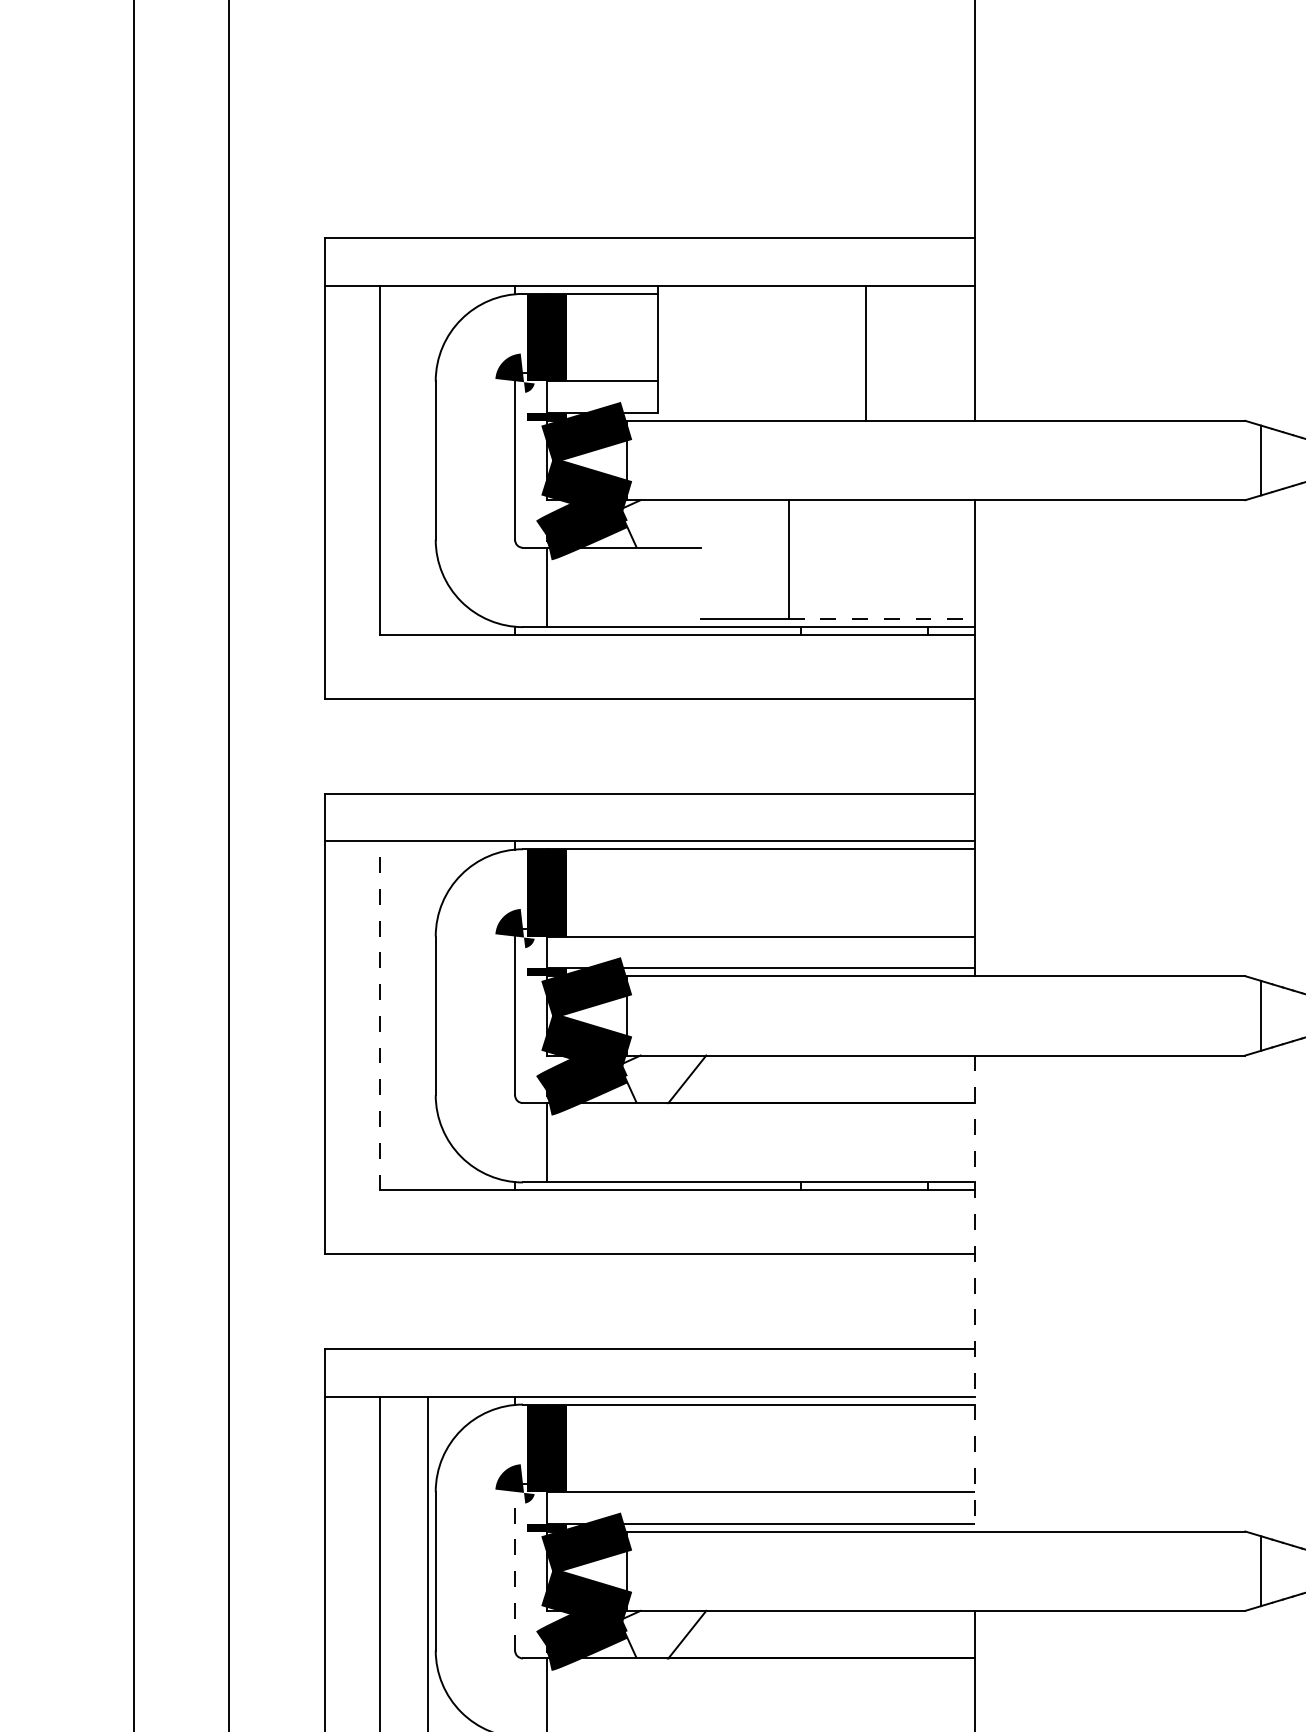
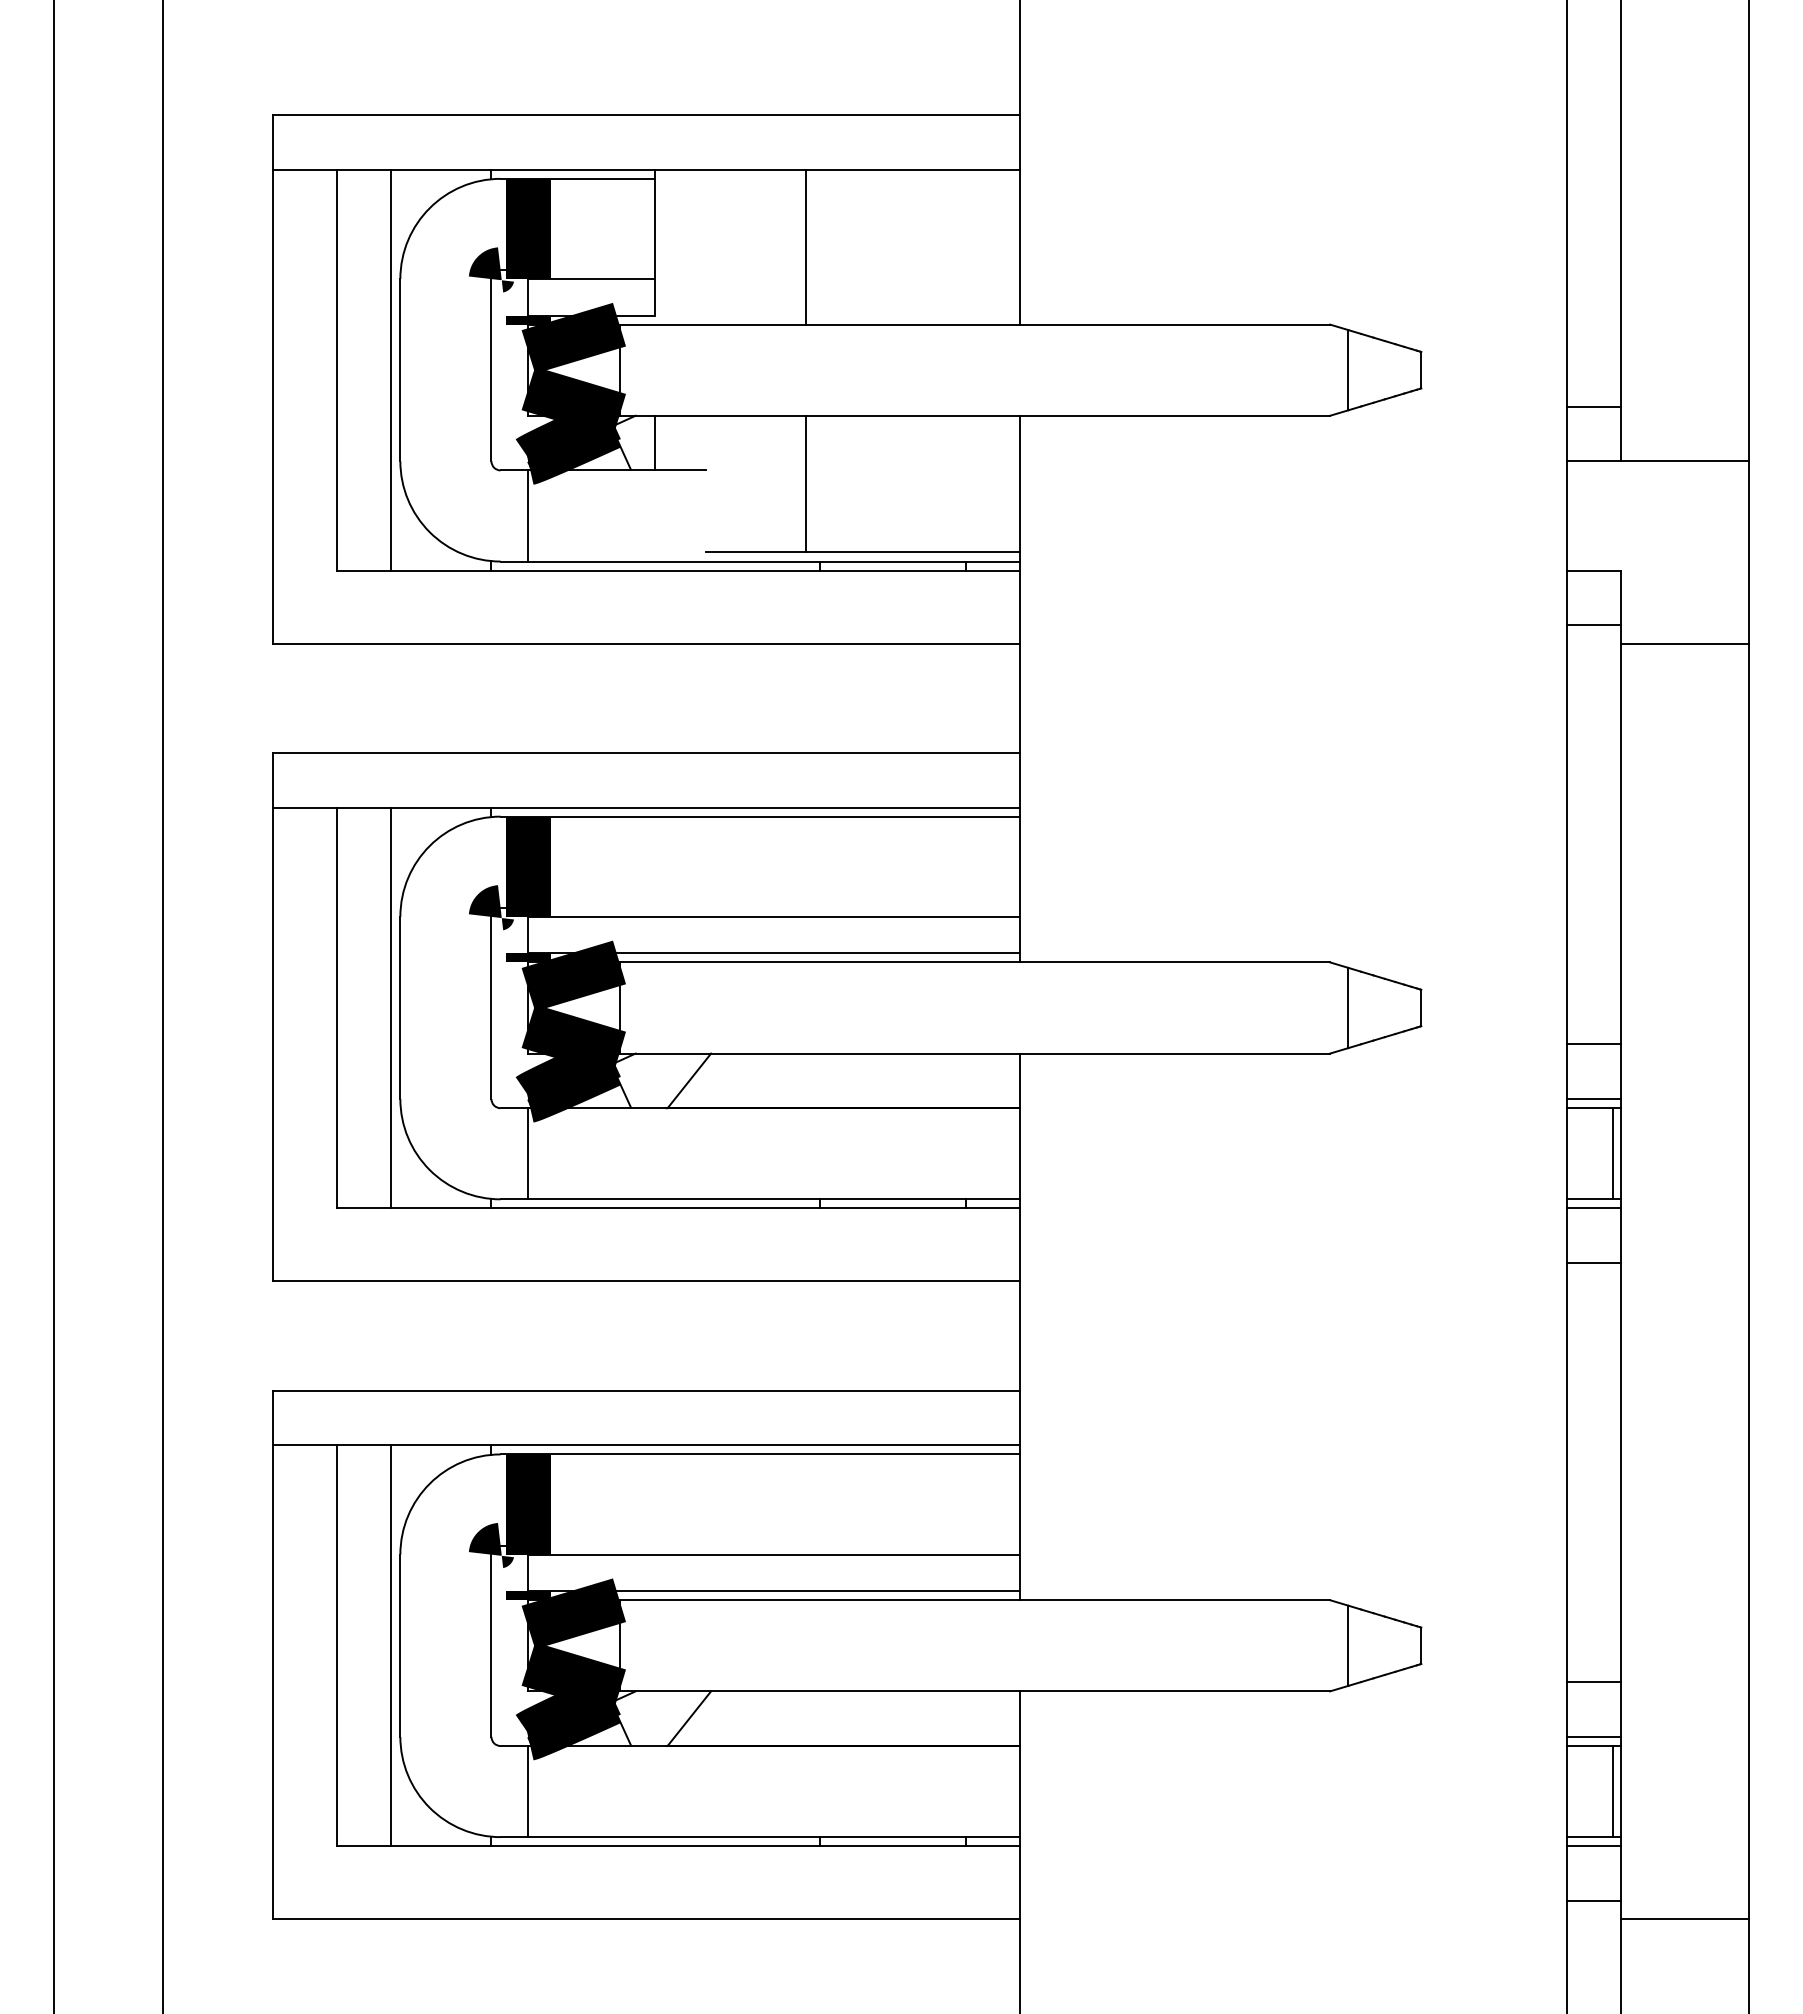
line: (865, 352) -> (805, 246), moved
line: (428, 459) -> (391, 369), added
line: (657, 523) -> (655, 442), added
line: (882, 619) -> (913, 552), dashed -> solid
line: (380, 1015) -> (336, 1007), dashed -> solid
line: (428, 1015) -> (391, 1007), added
line: (974, 1294) -> (1019, 1327), dashed -> solid
line: (515, 1570) -> (491, 1645), dashed -> solid

